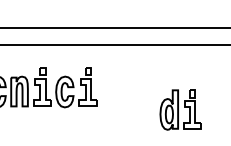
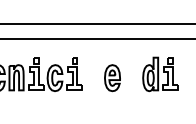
part: (132, 92) -> (112, 78), added
part: (180, 110) -> (160, 74), moved

